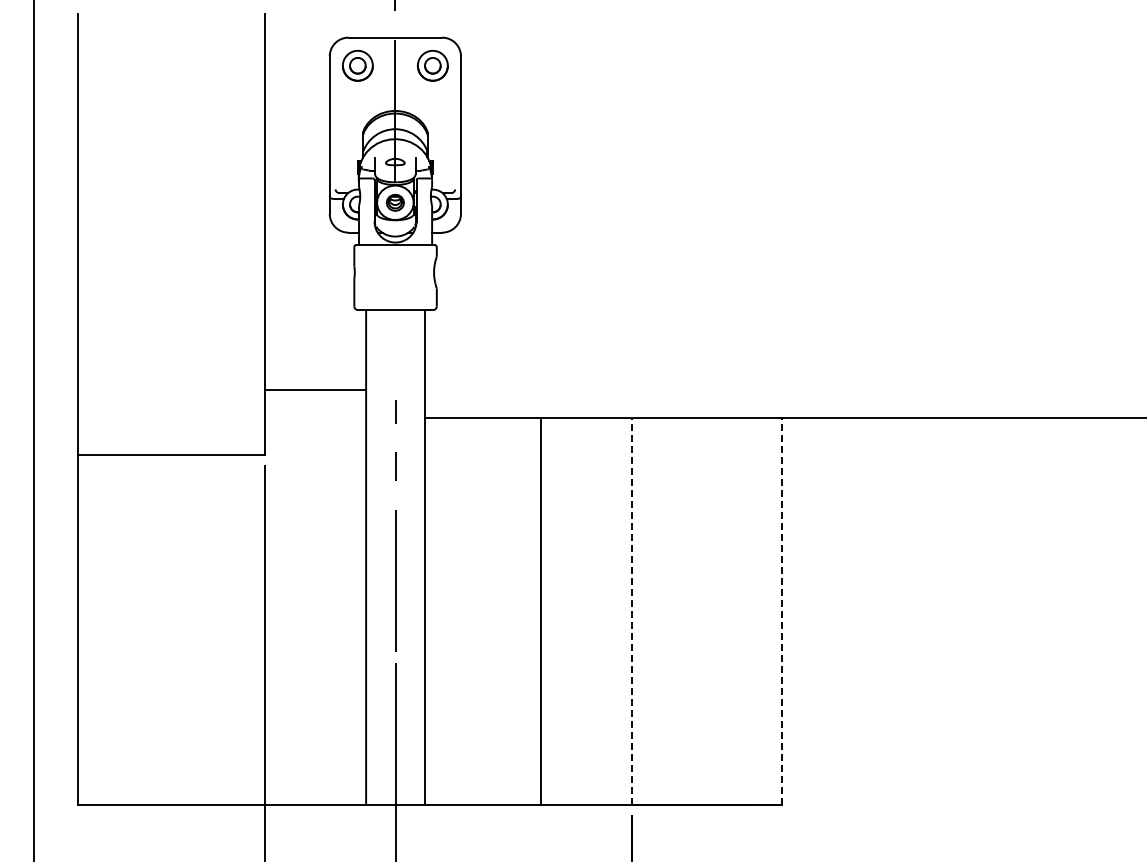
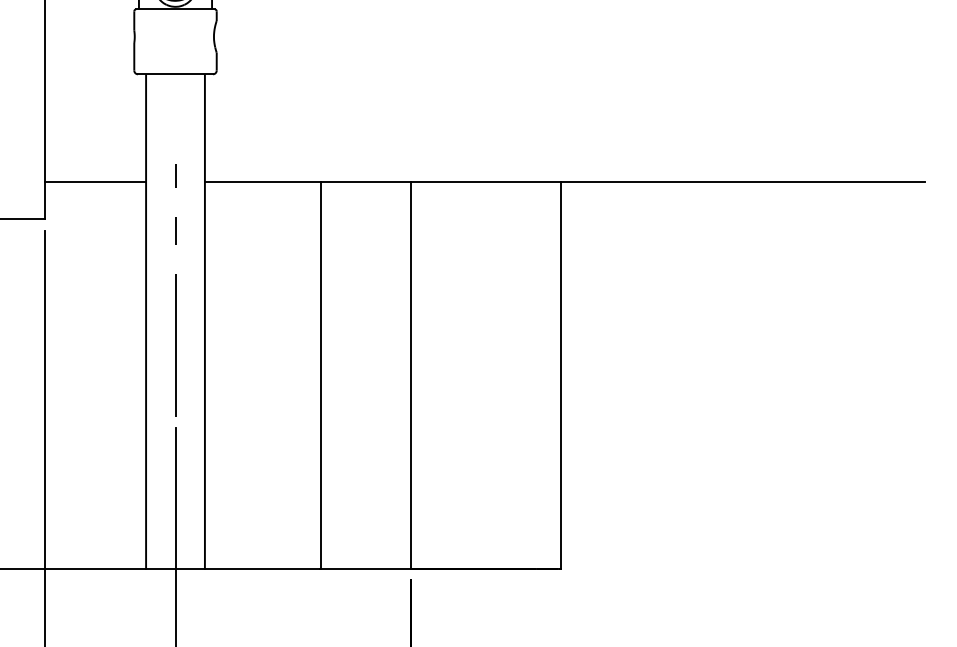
line: (315, 389) -> (95, 181), moved
line: (631, 611) -> (411, 375), dashed -> solid
line: (781, 611) -> (561, 375), dashed -> solid

